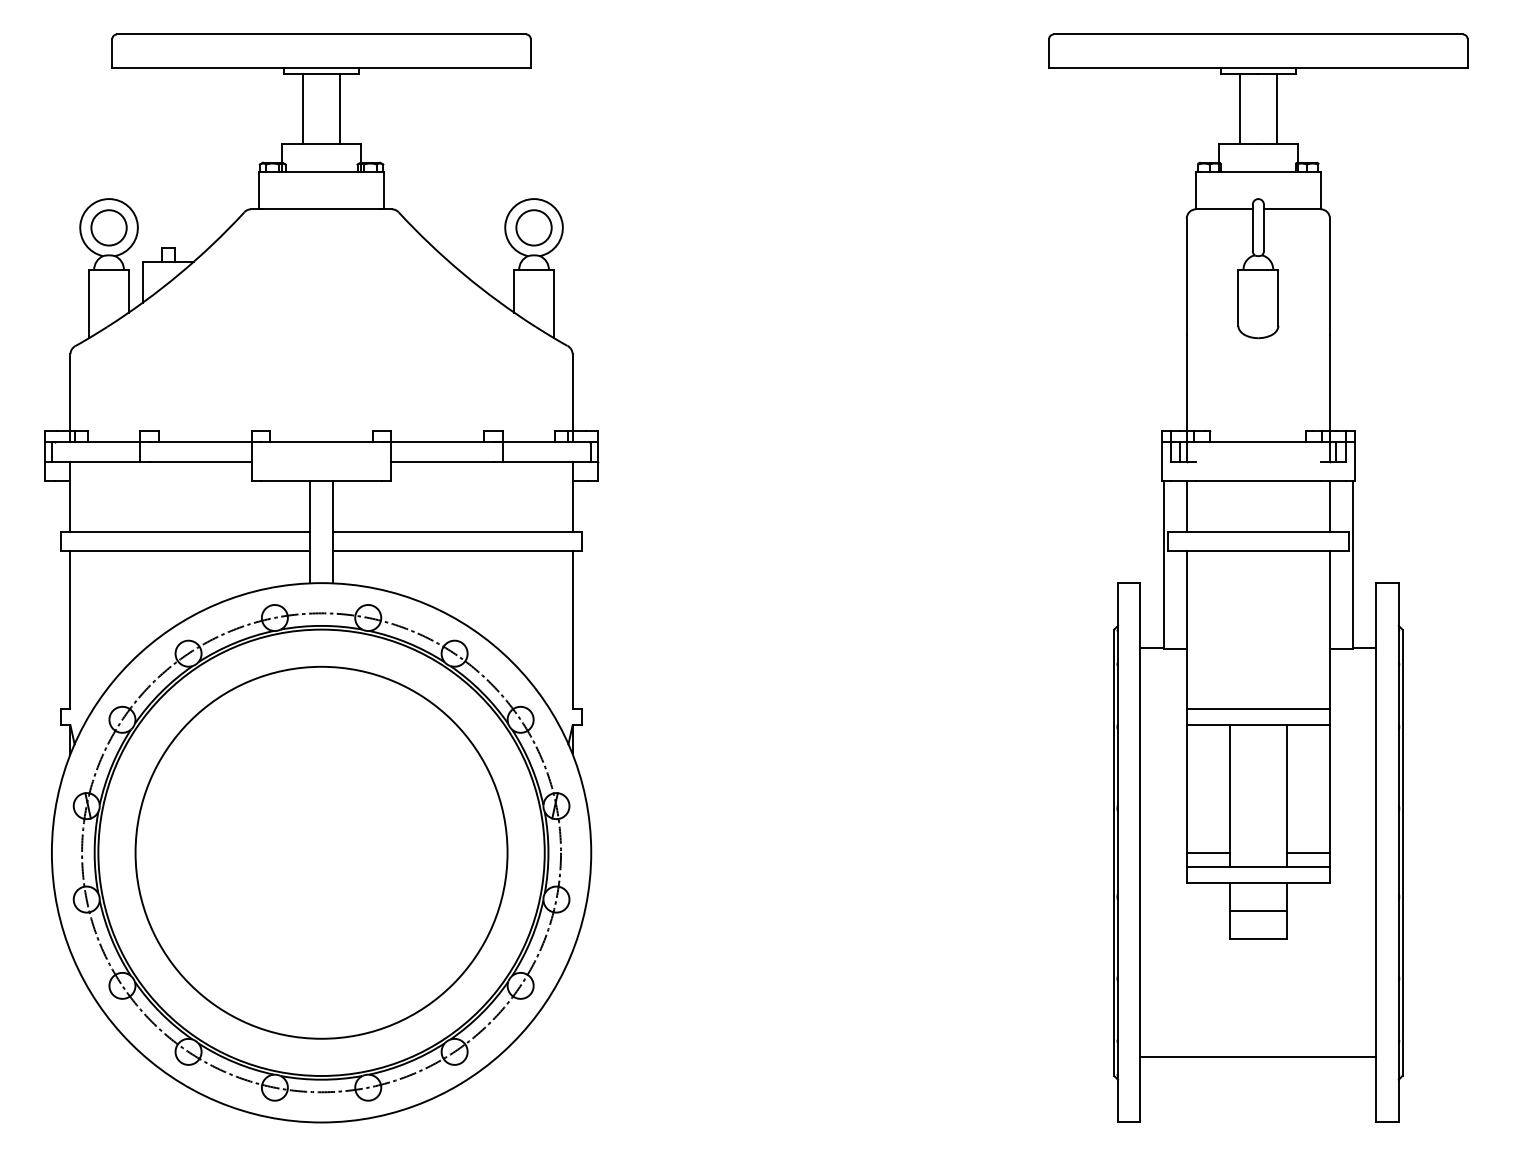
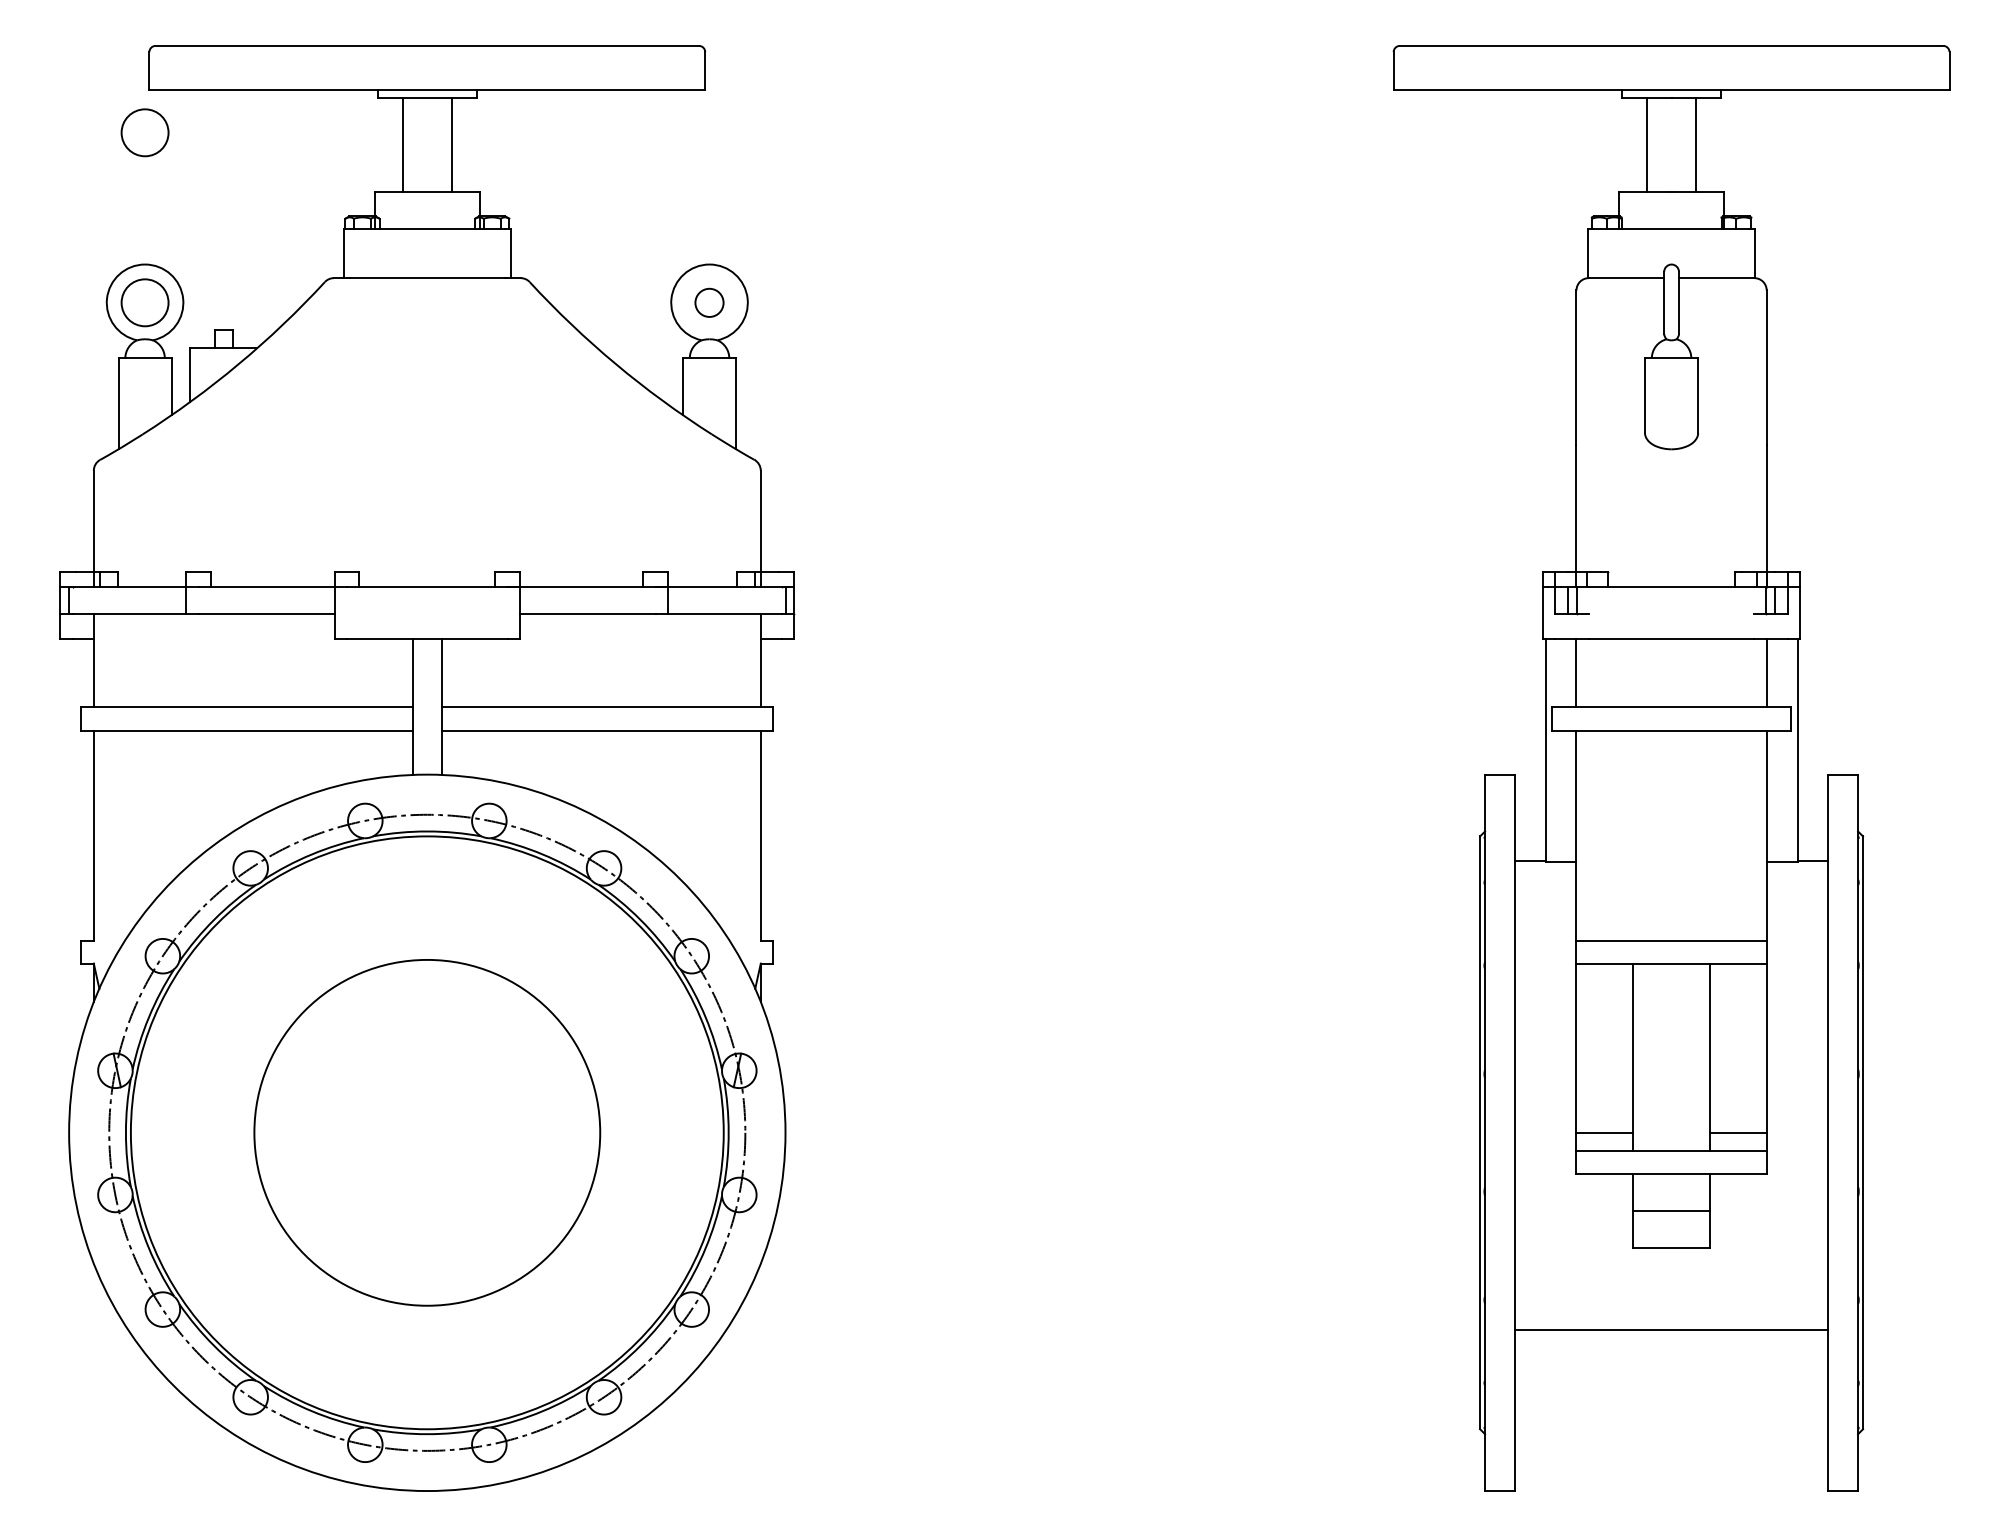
circle: (108, 99) -> (144, 132), added
circle: (533, 227) -> (708, 302), size x0.6
circle: (321, 852) -> (427, 1132), size x0.7
line: (1258, 1057) -> (1671, 1330), moved

